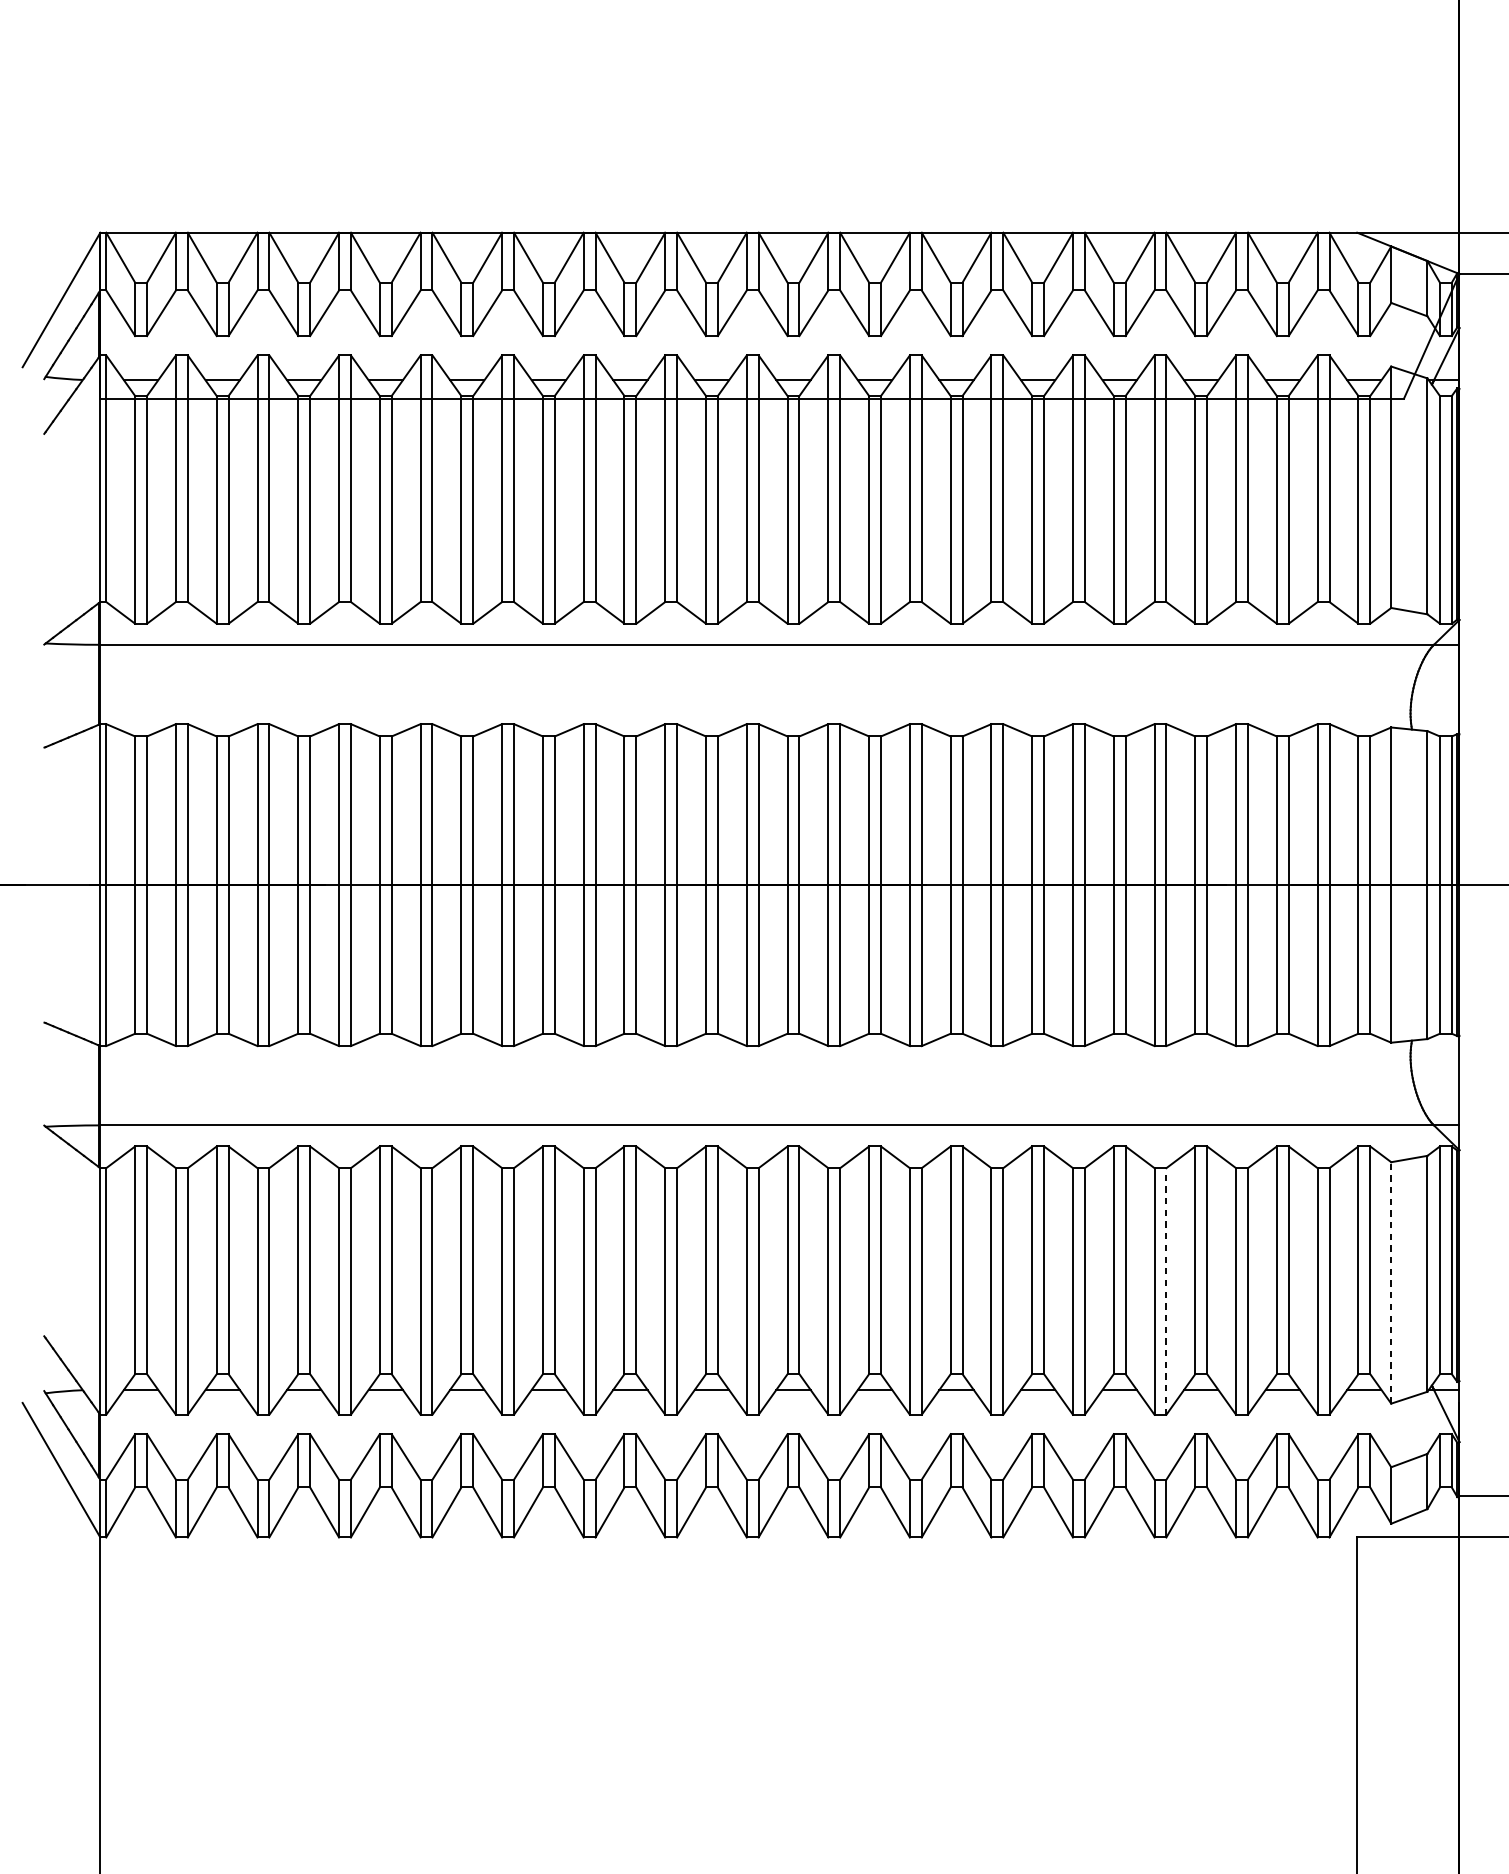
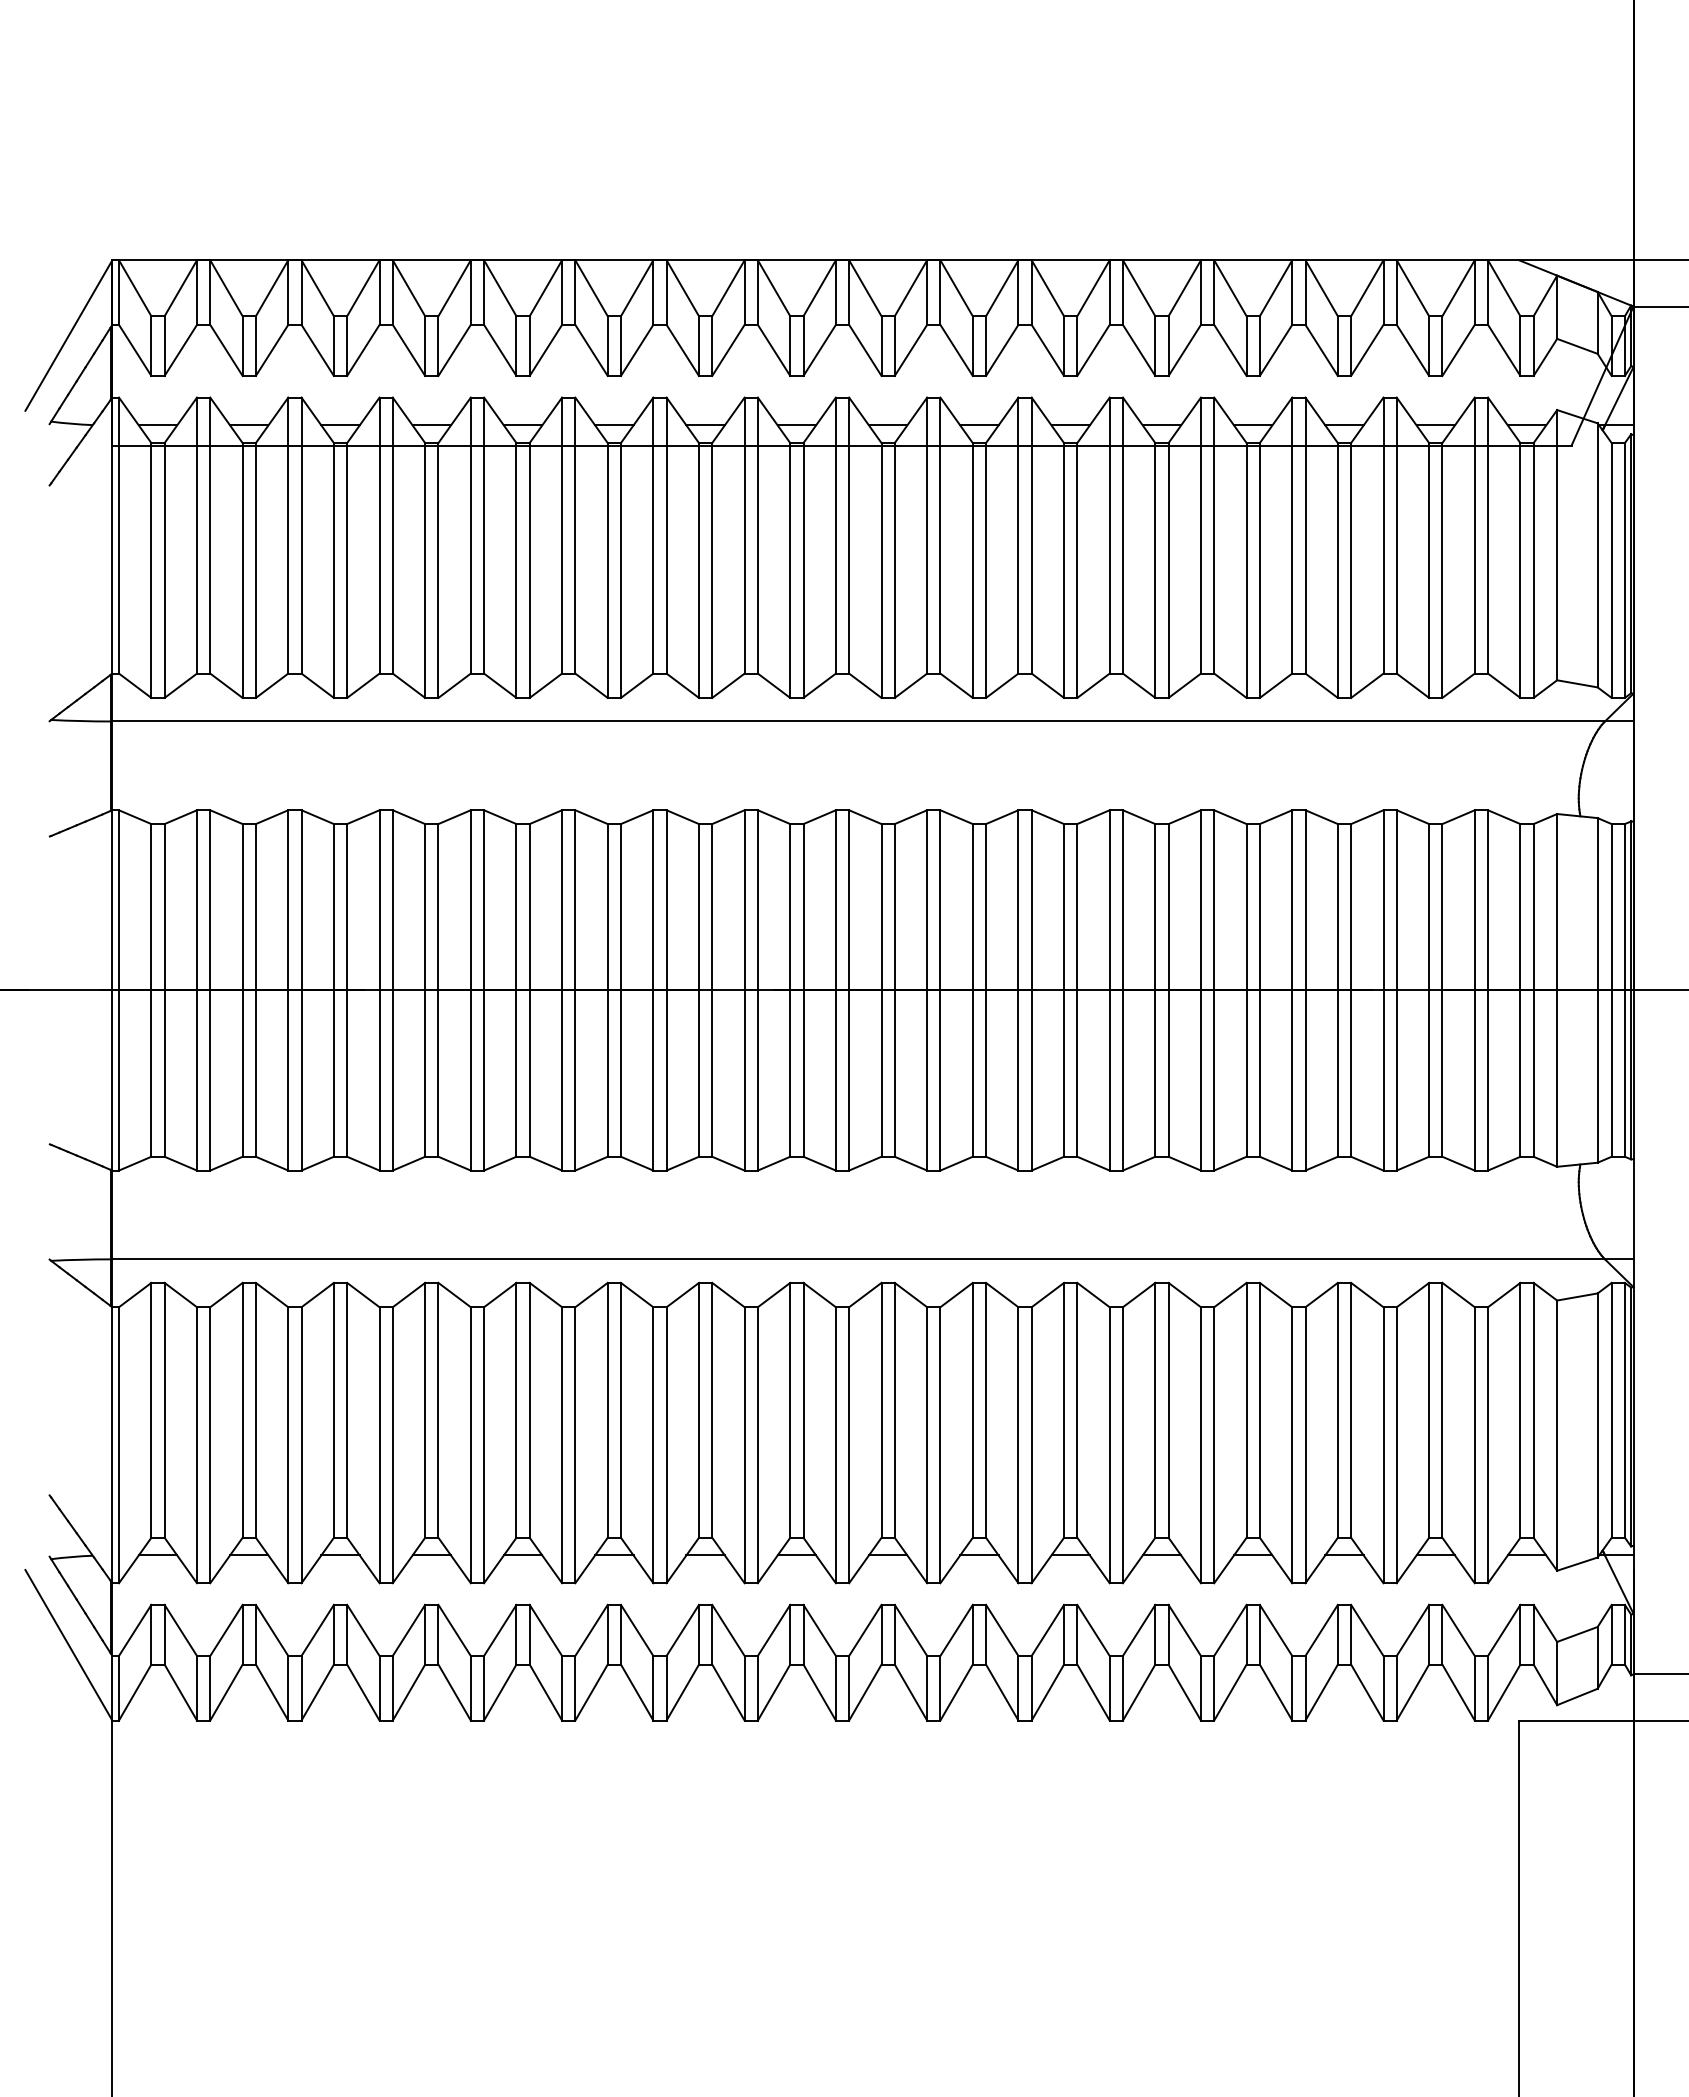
line: (1391, 1282) -> (1557, 1435), dashed -> solid
line: (1166, 1291) -> (1305, 1445), dashed -> solid

